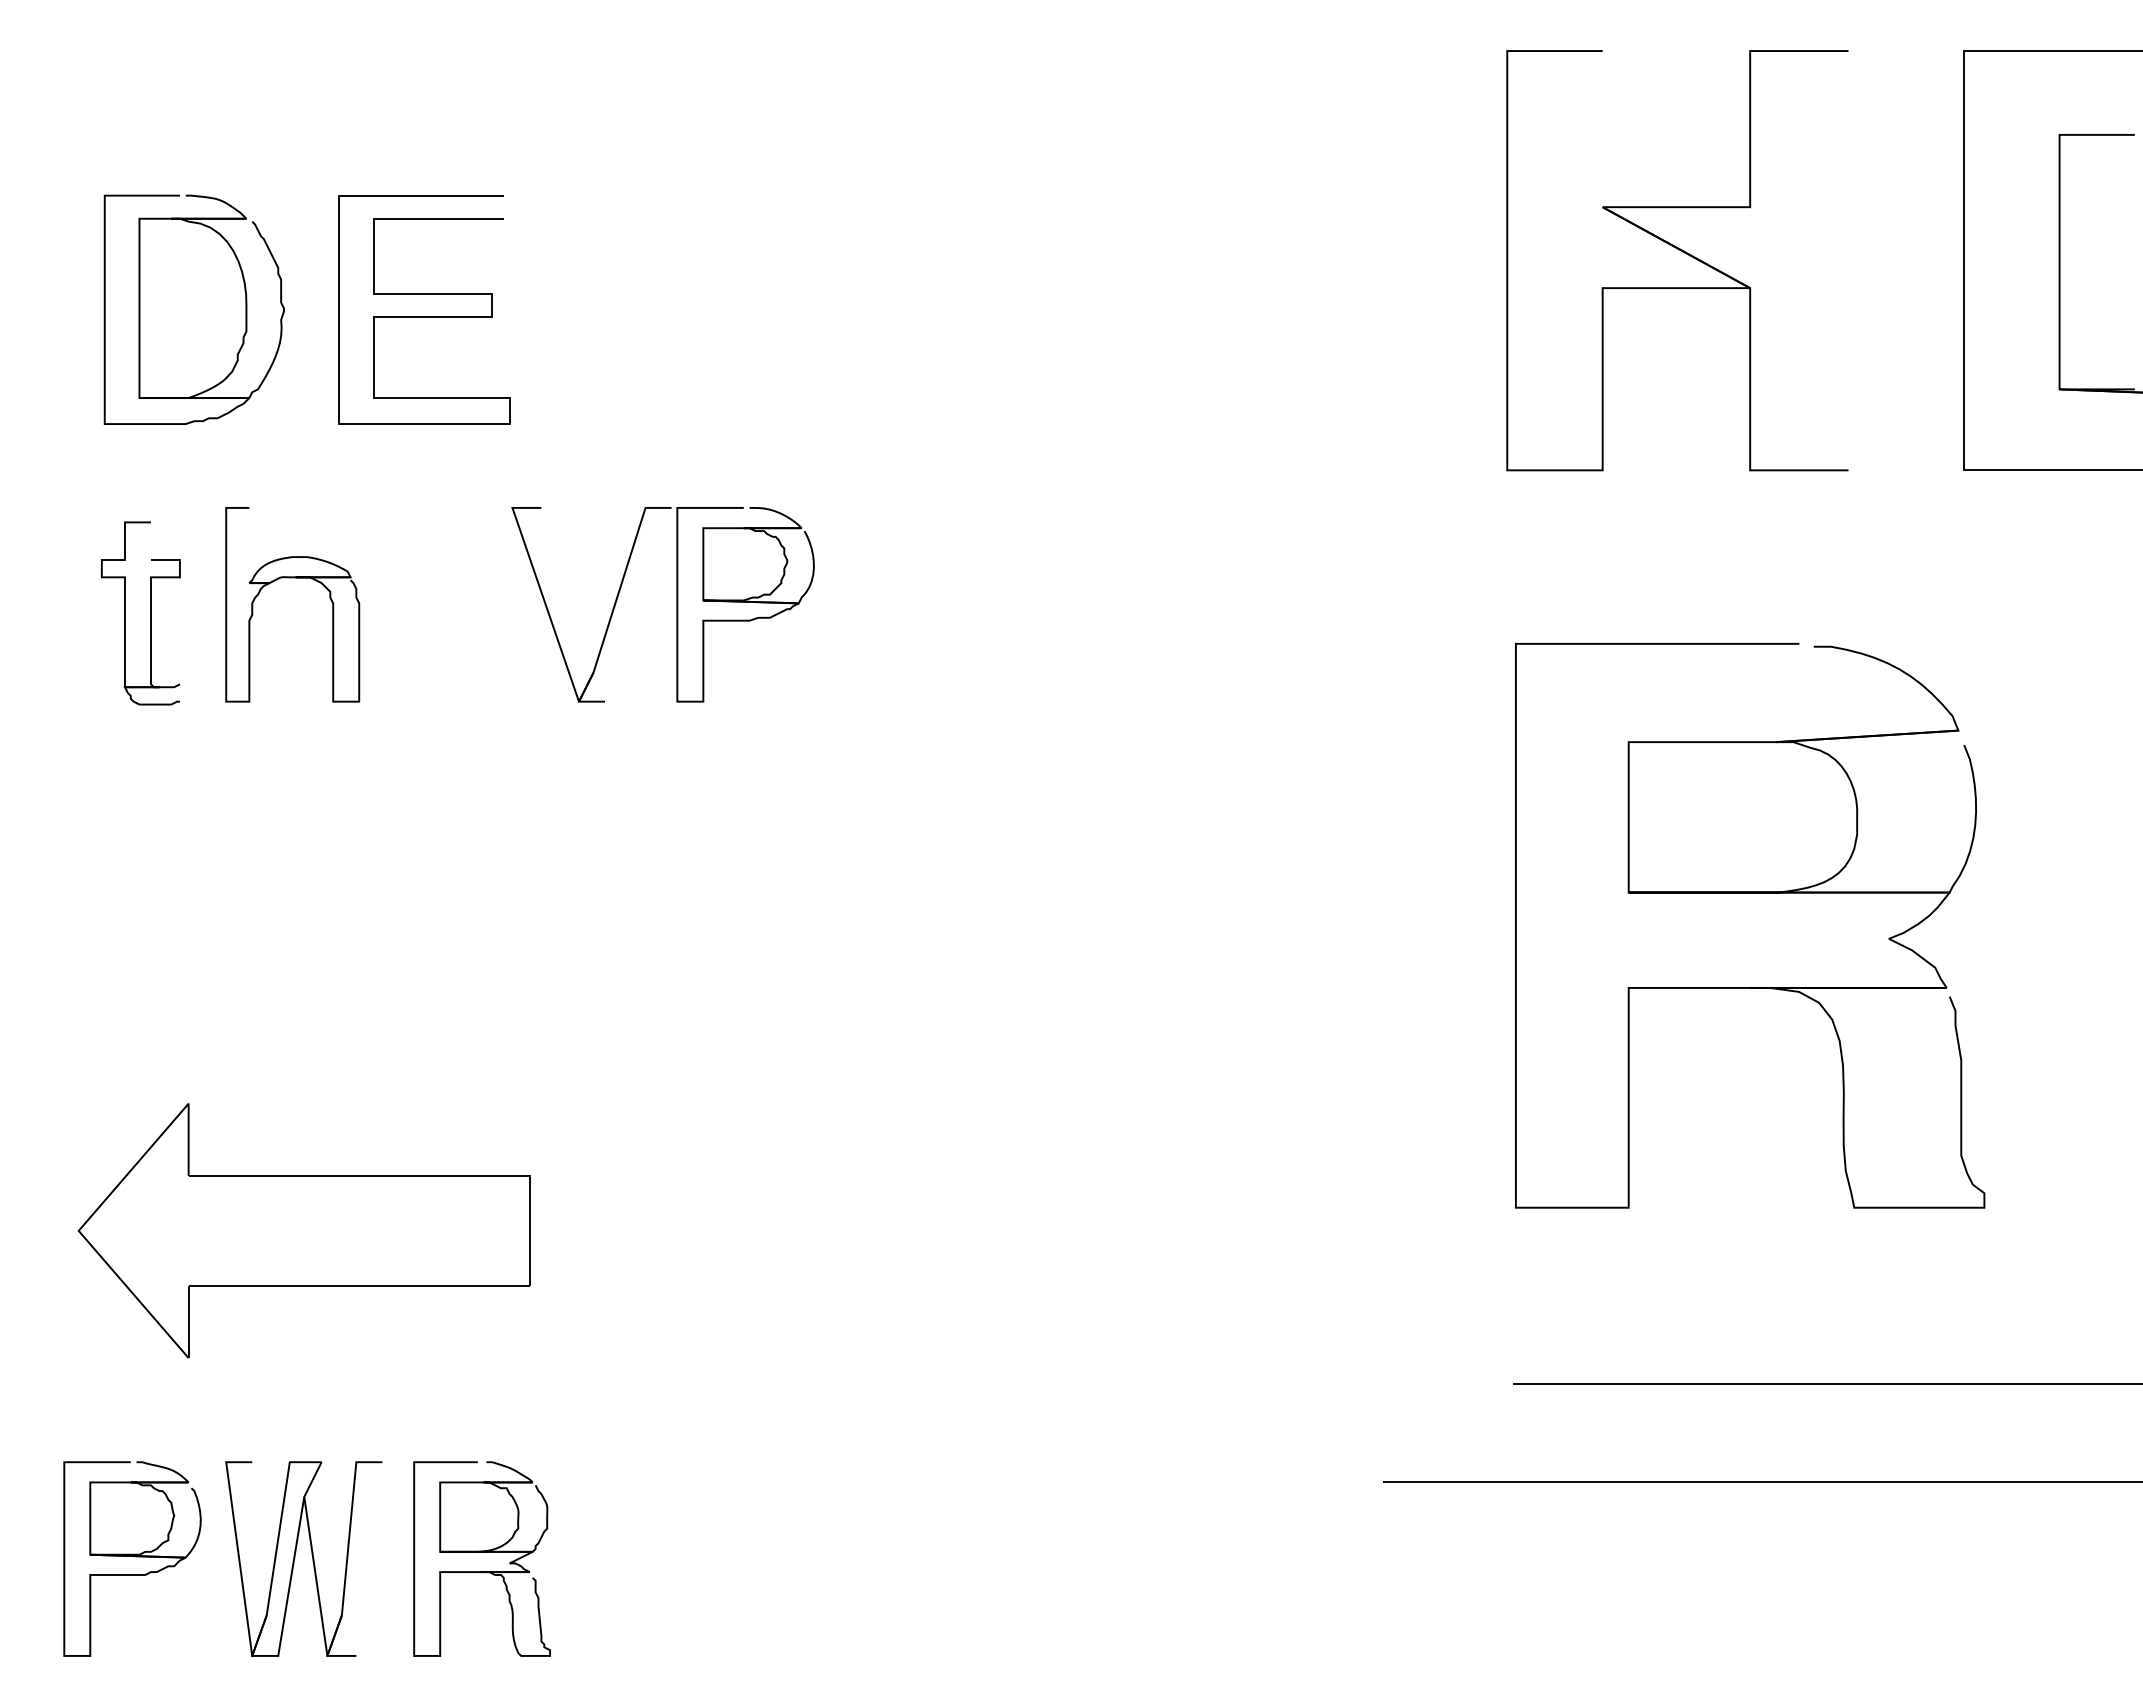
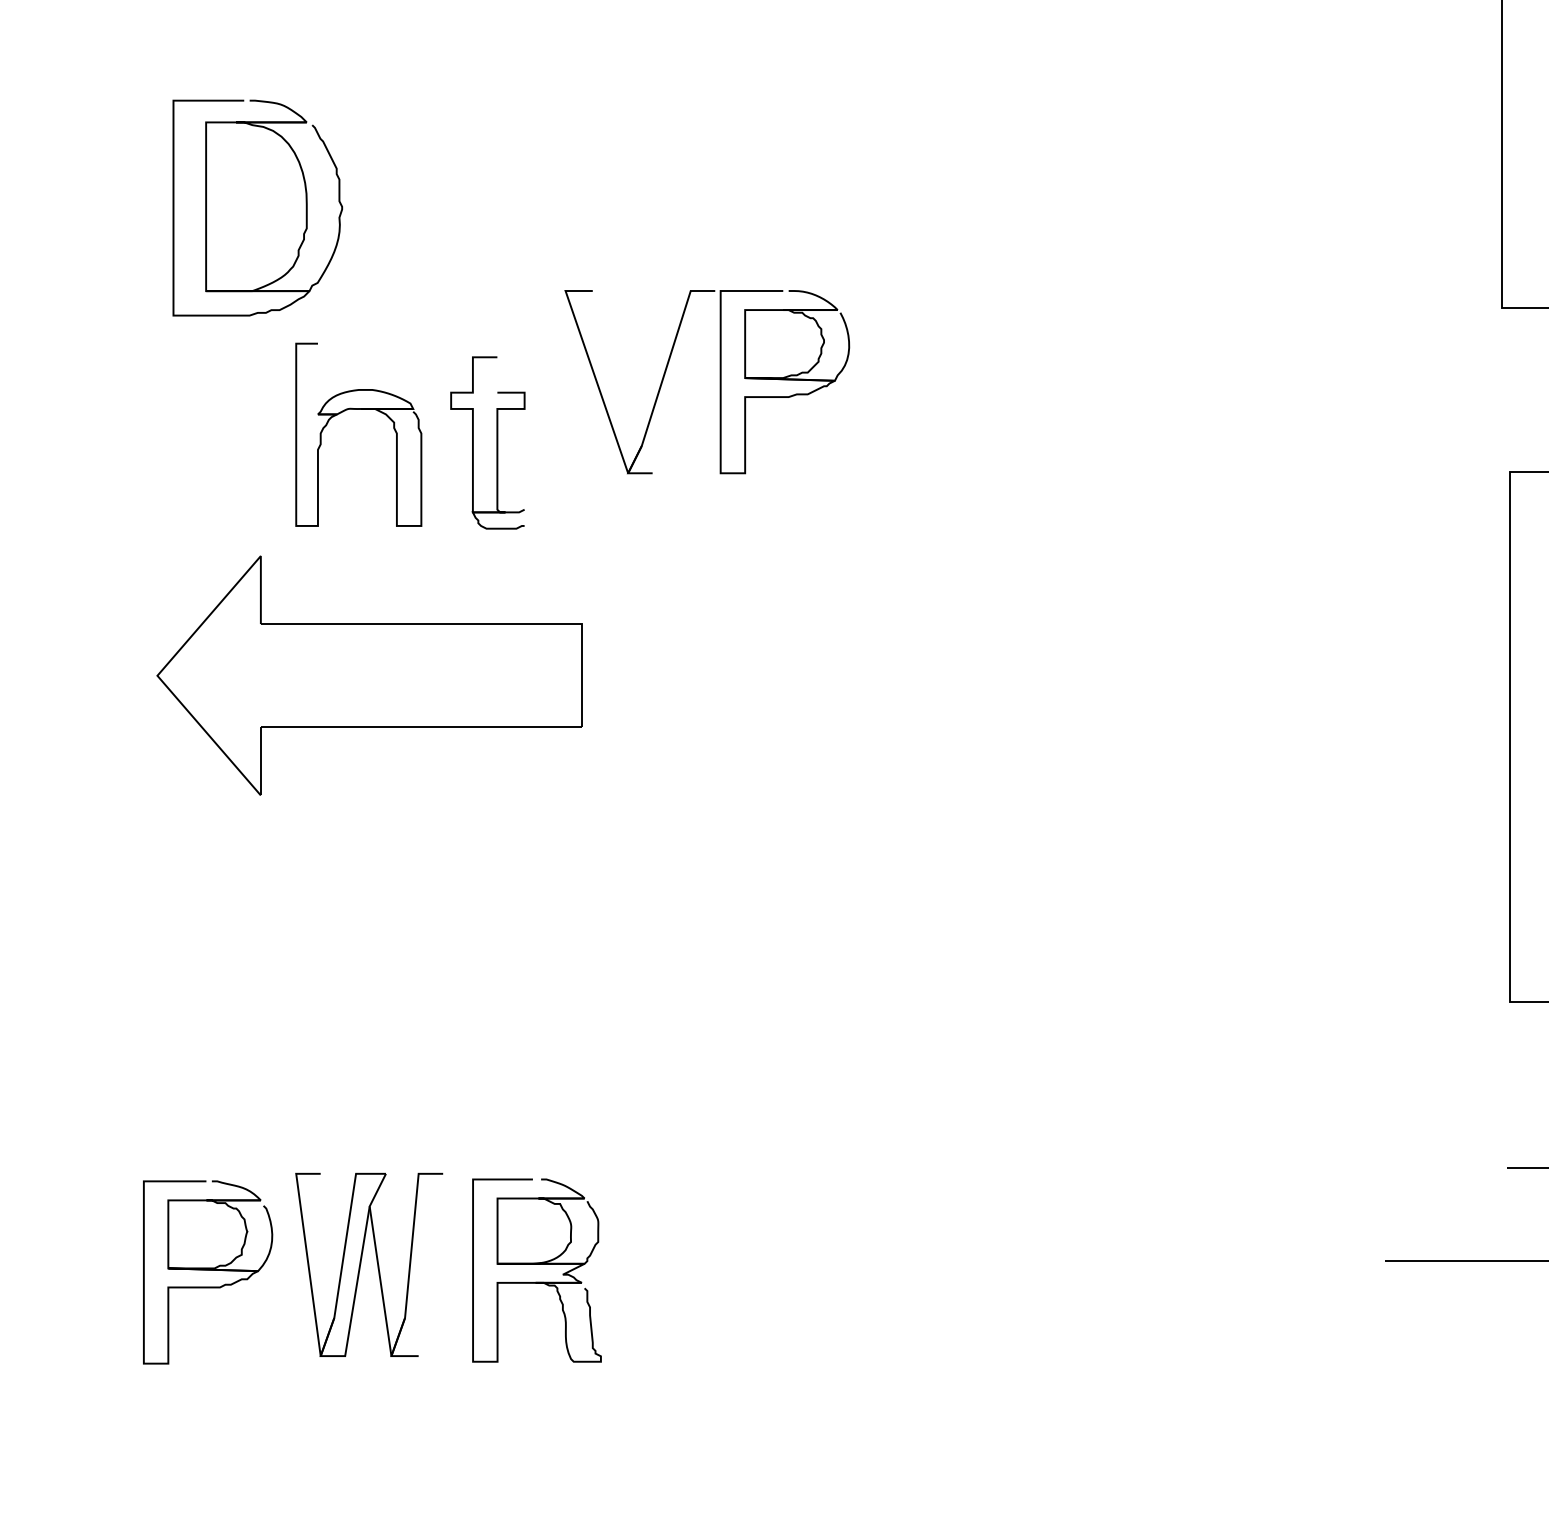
part: (193, 309) -> (256, 207), moved
curve: (424, 316) -> (482, 163), removed
part: (676, 604) -> (719, 381), moved
part: (150, 613) -> (496, 443), moved
part: (303, 1230) -> (368, 675), moved
part: (132, 1558) -> (208, 1271), moved
part: (295, 1558) -> (361, 1264), moved
part: (481, 1558) -> (536, 1270), moved

